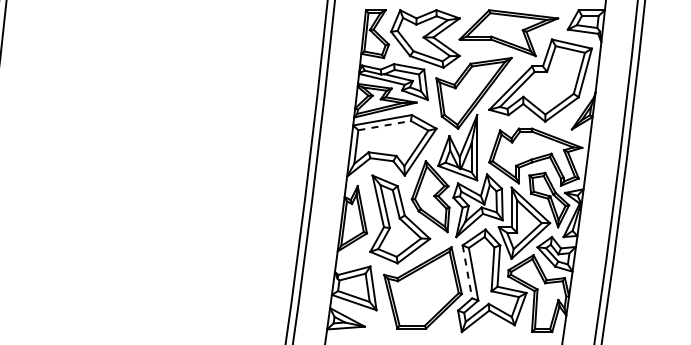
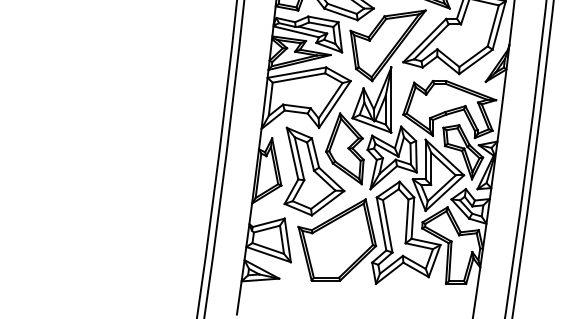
line: (384, 125) -> (298, 77), dashed -> solid
line: (467, 271) -> (381, 223), dashed -> solid

